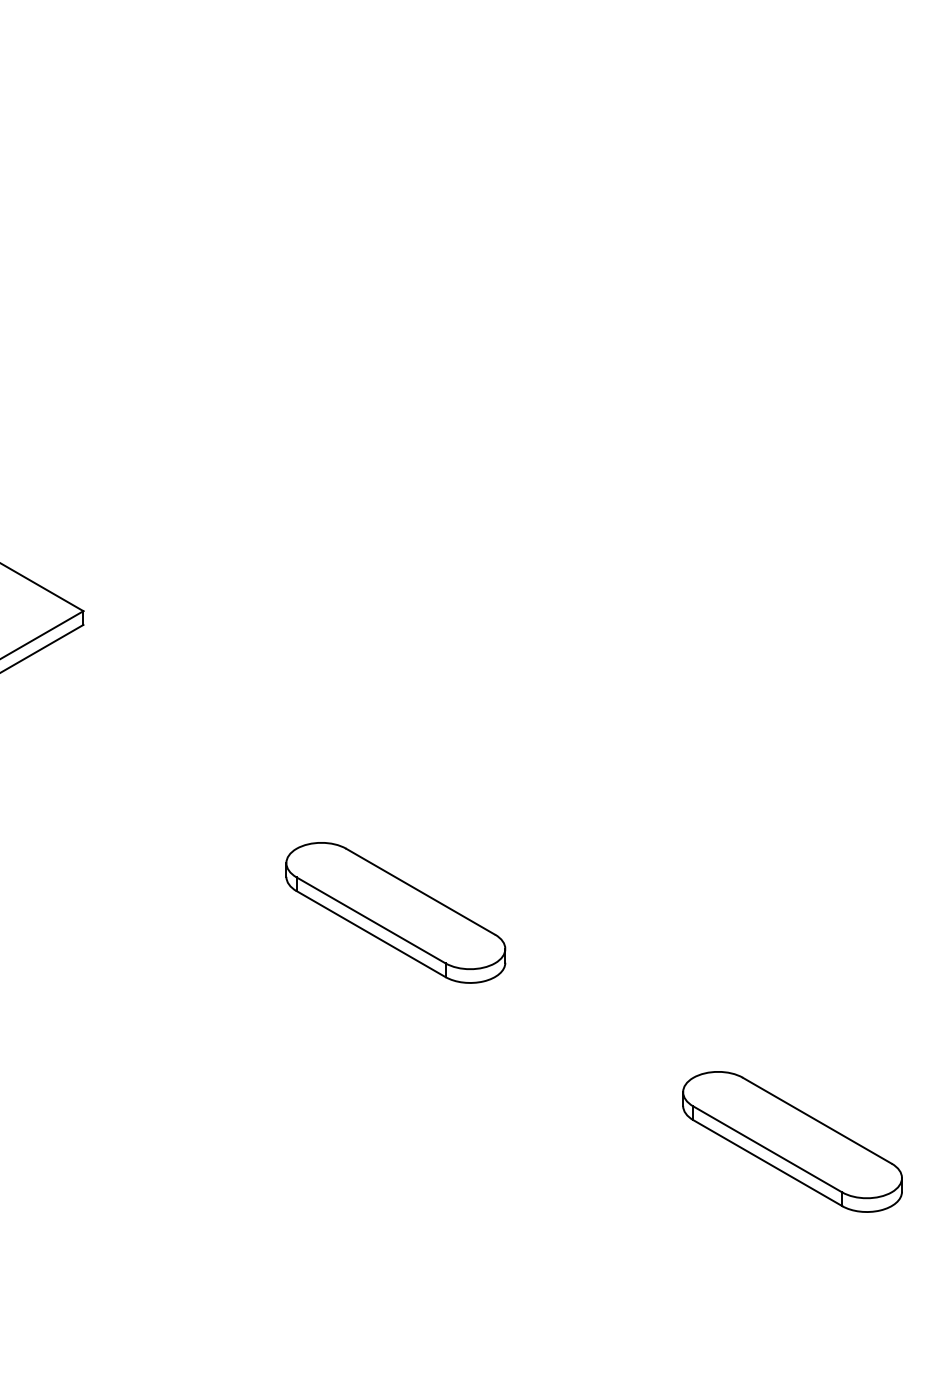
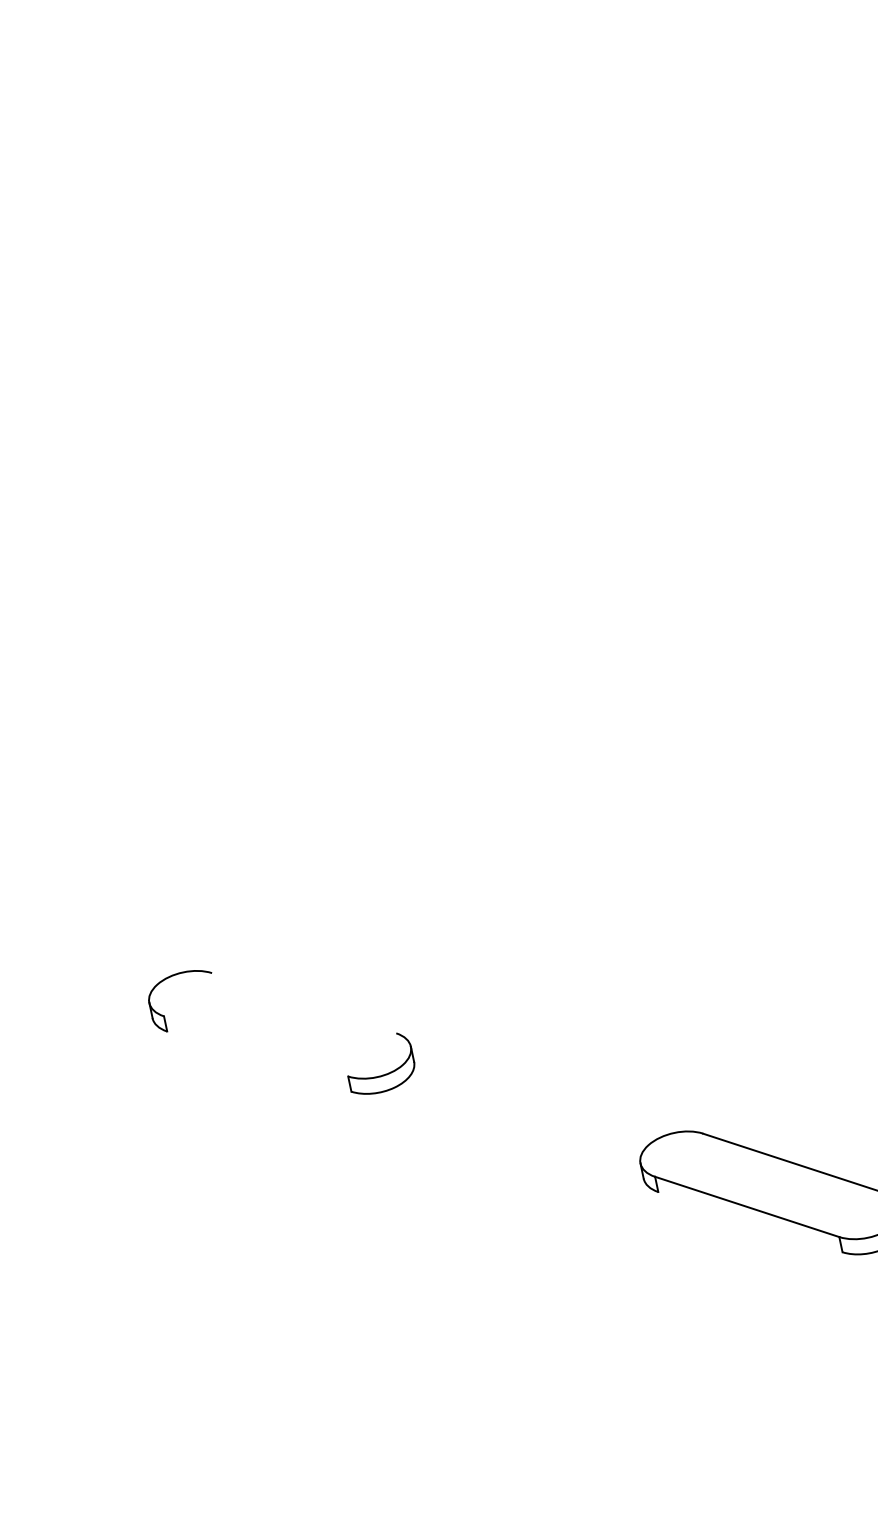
line: (420, 891) -> (303, 1003), removed
line: (370, 920) -> (255, 1046), removed
line: (370, 934) -> (258, 1062), removed
line: (767, 1163) -> (750, 1222), removed

